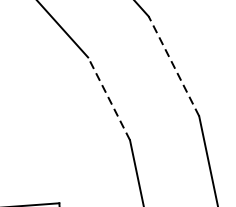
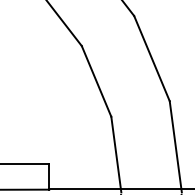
line: (173, 66) -> (151, 58), dashed -> solid
line: (108, 97) -> (96, 80), dashed -> solid

